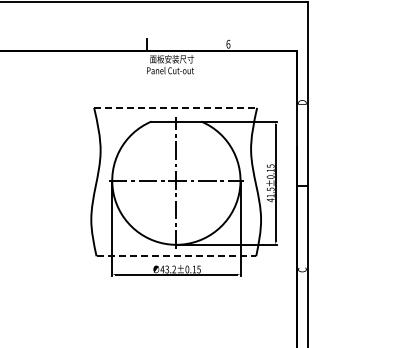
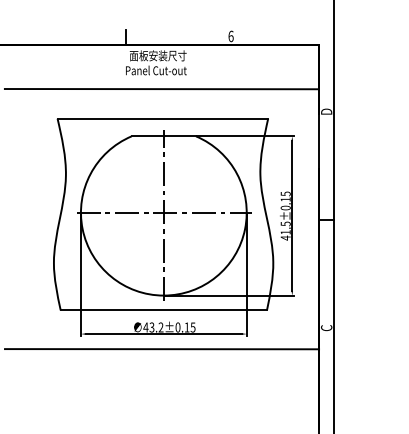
line: (174, 84) -> (161, 88), added
line: (175, 107) -> (162, 118), dashed -> solid
line: (176, 256) -> (163, 310), dashed -> solid
line: (174, 286) -> (161, 349), added

